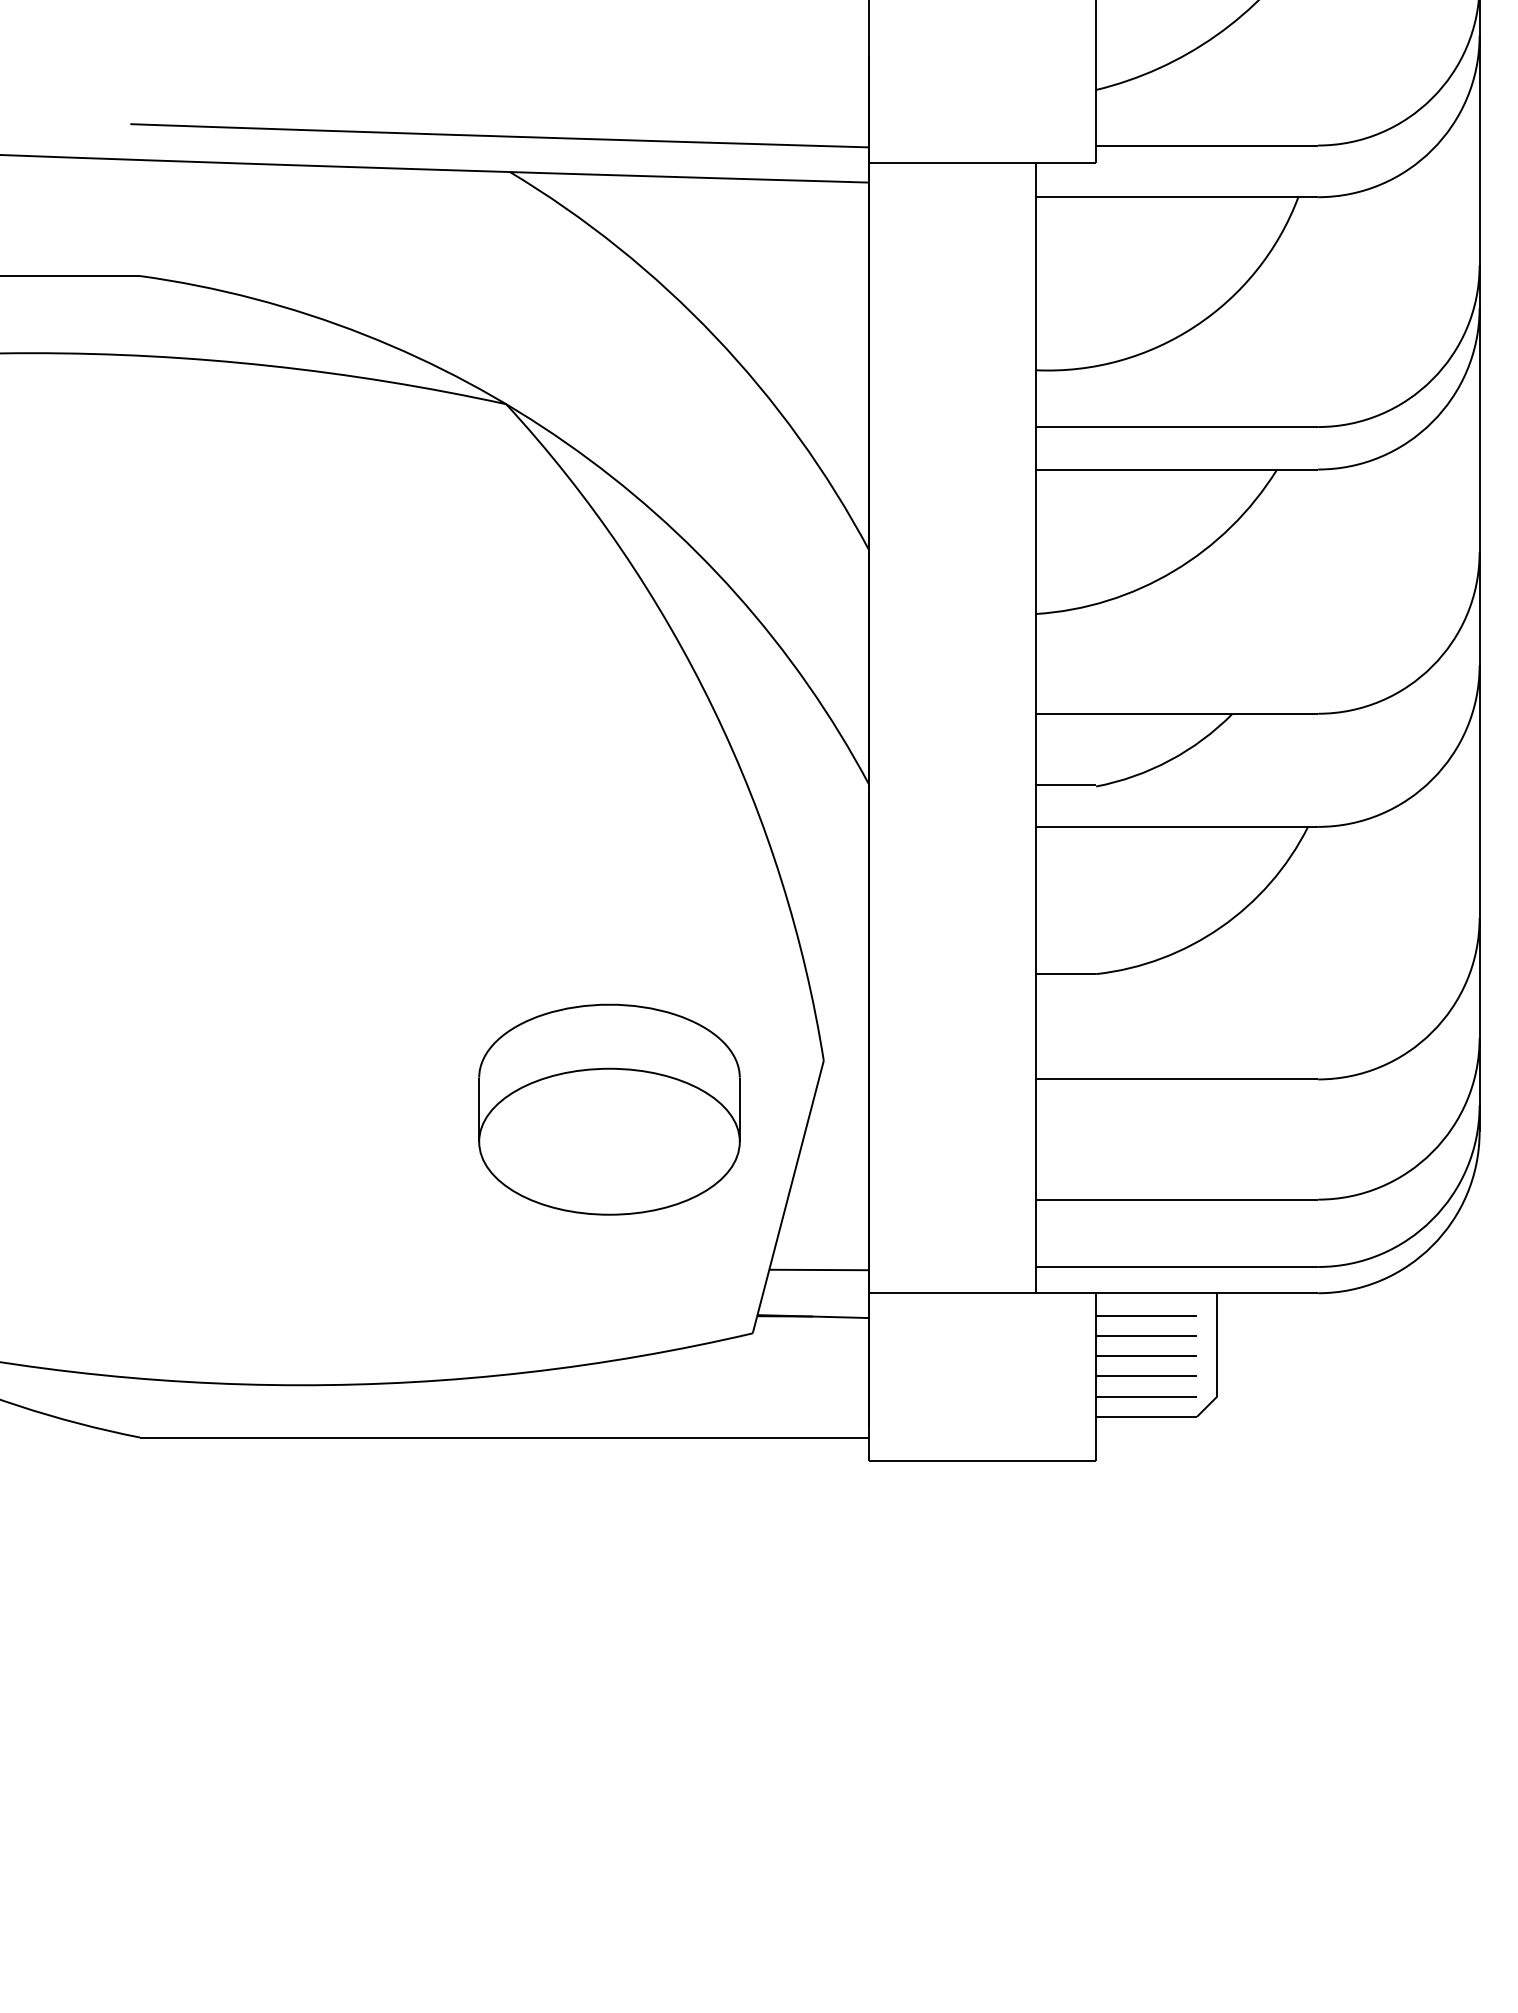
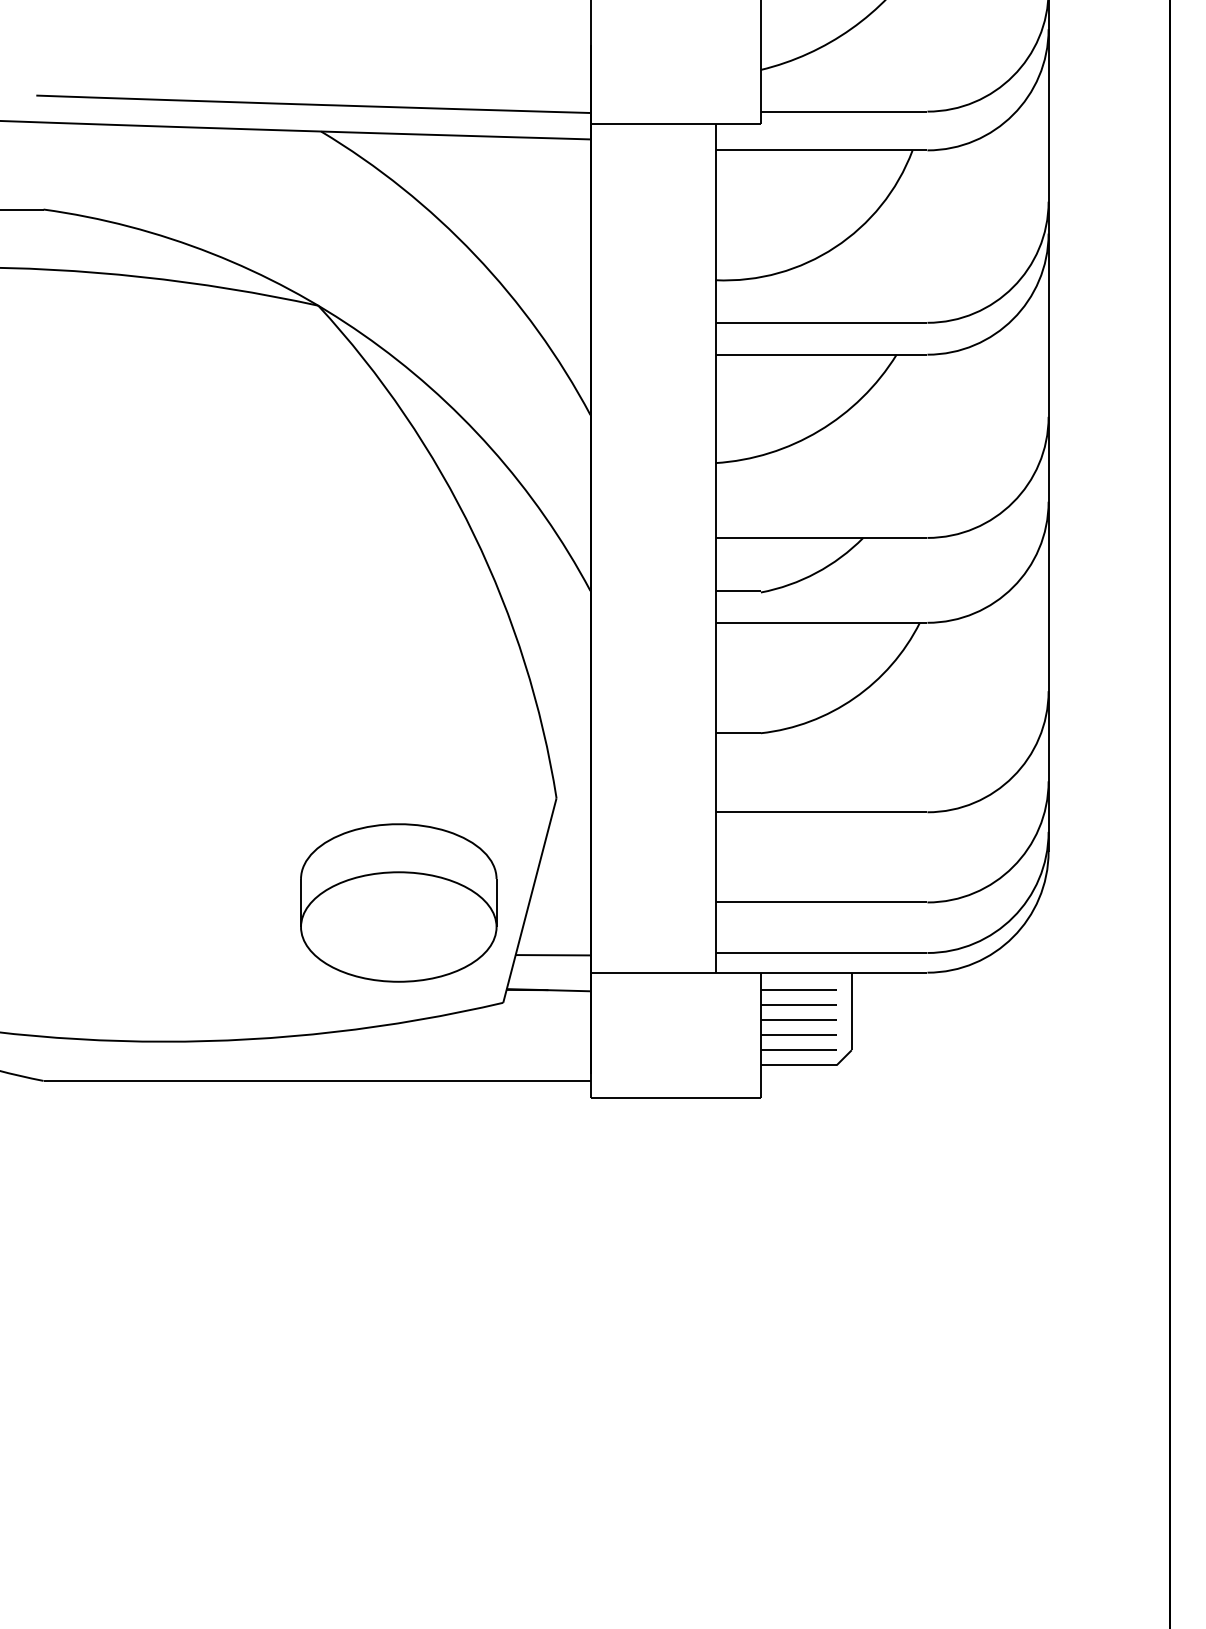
part: (609, 1109) -> (398, 902), moved

